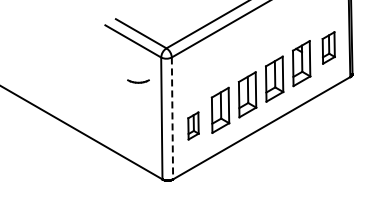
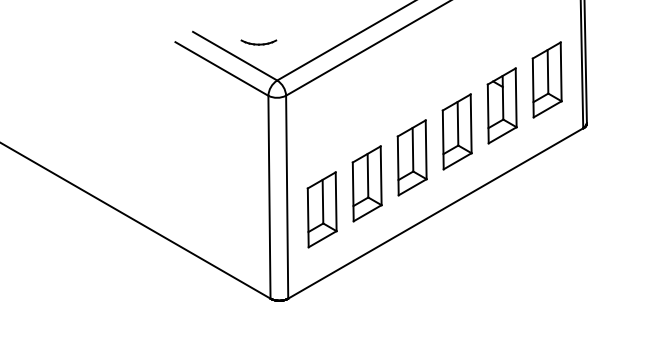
part: (328, 47) -> (546, 79), size x1.43
line: (138, 81) -> (258, 42), moved
line: (172, 118) -> (287, 197), dashed -> solid
part: (193, 125) -> (322, 208), size x1.67

